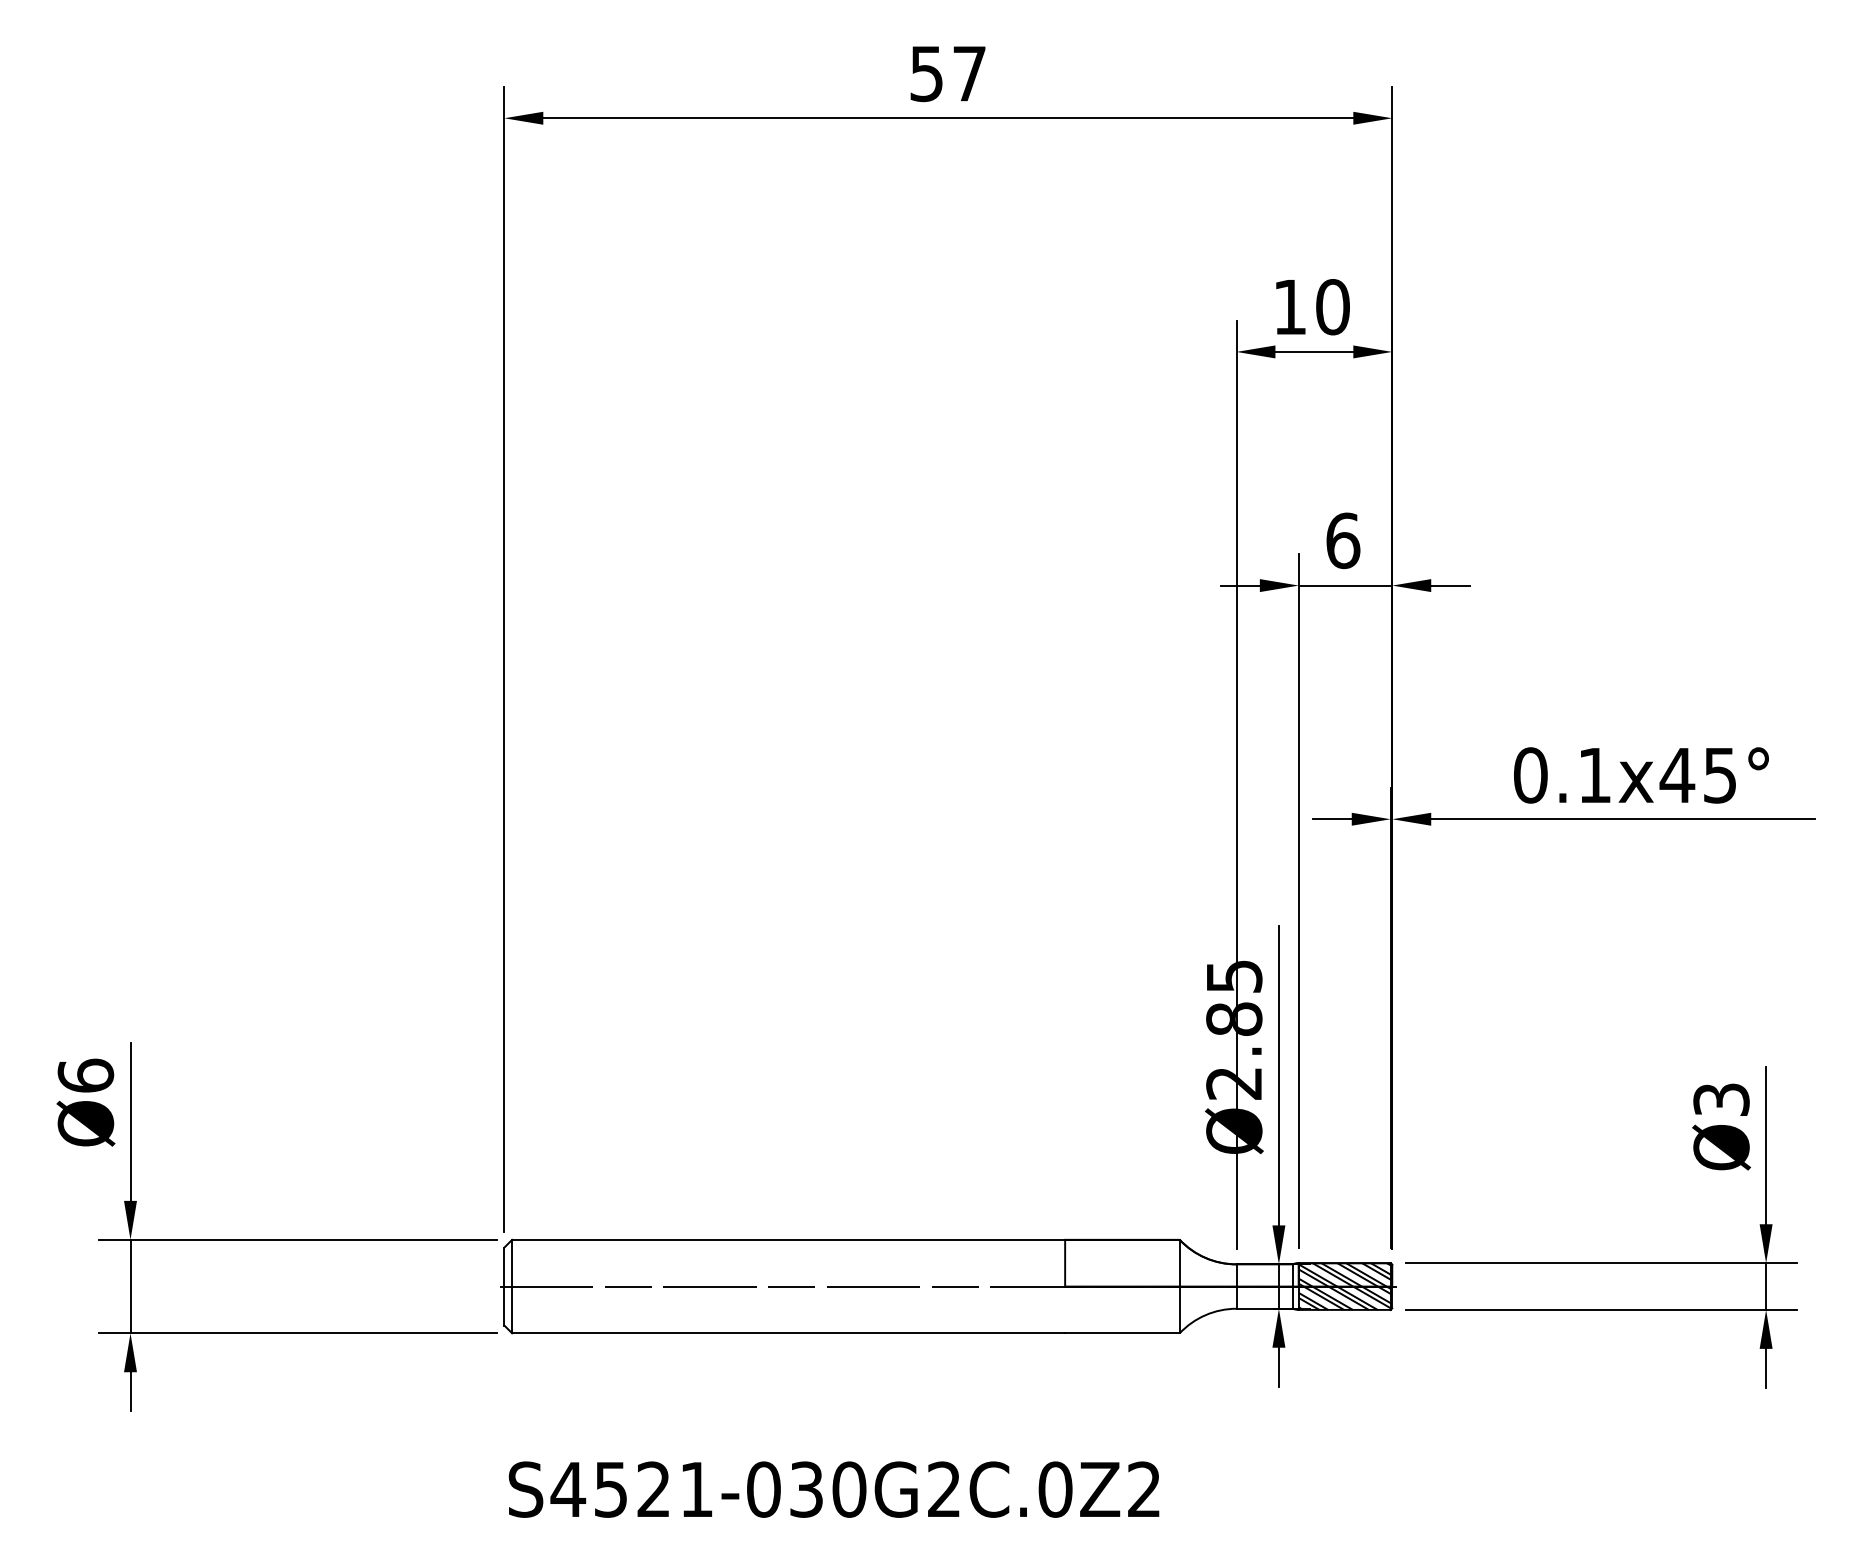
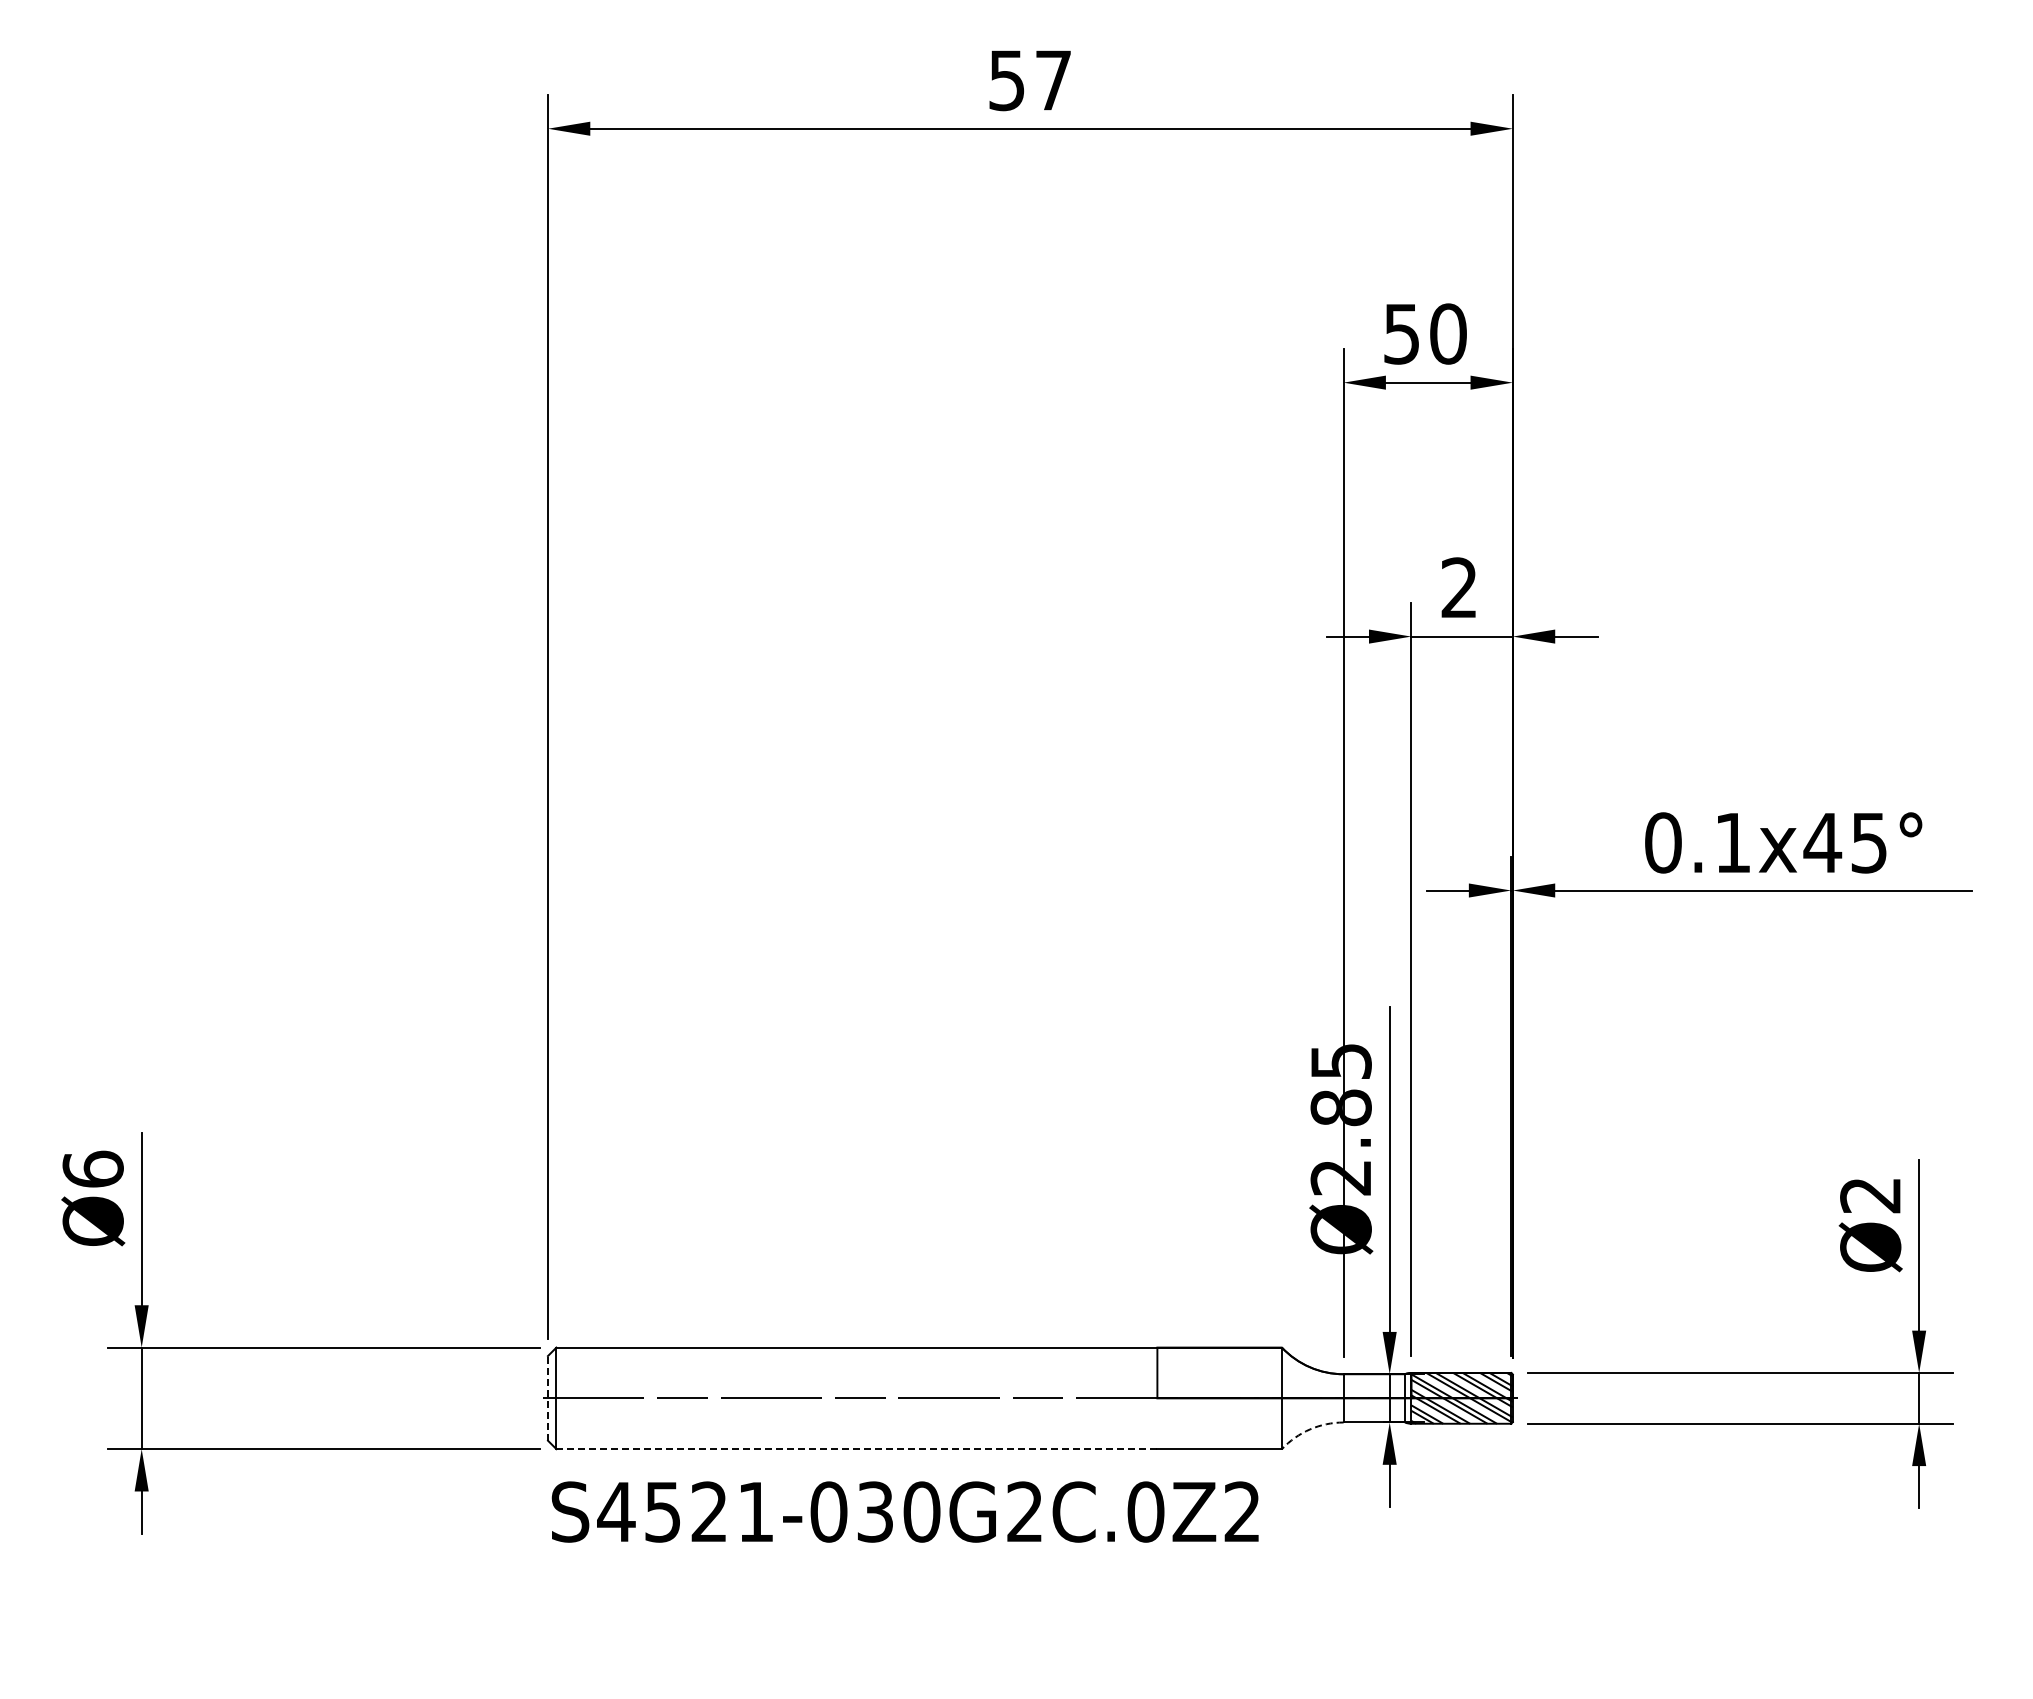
text: (1289, 307) -> (1401, 334), 10 -> 50
text: (1343, 540) -> (1459, 587), 6 -> 2
text: (1721, 1099) -> (1870, 1195), Ø3 -> Ø2
line: (503, 1285) -> (547, 1397), solid -> dashed
arc: (1206, 1315) -> (1310, 1429), solid -> dashed
line: (789, 1333) -> (857, 1449), solid -> dashed
text: (833, 1489) -> (904, 1511), moved

